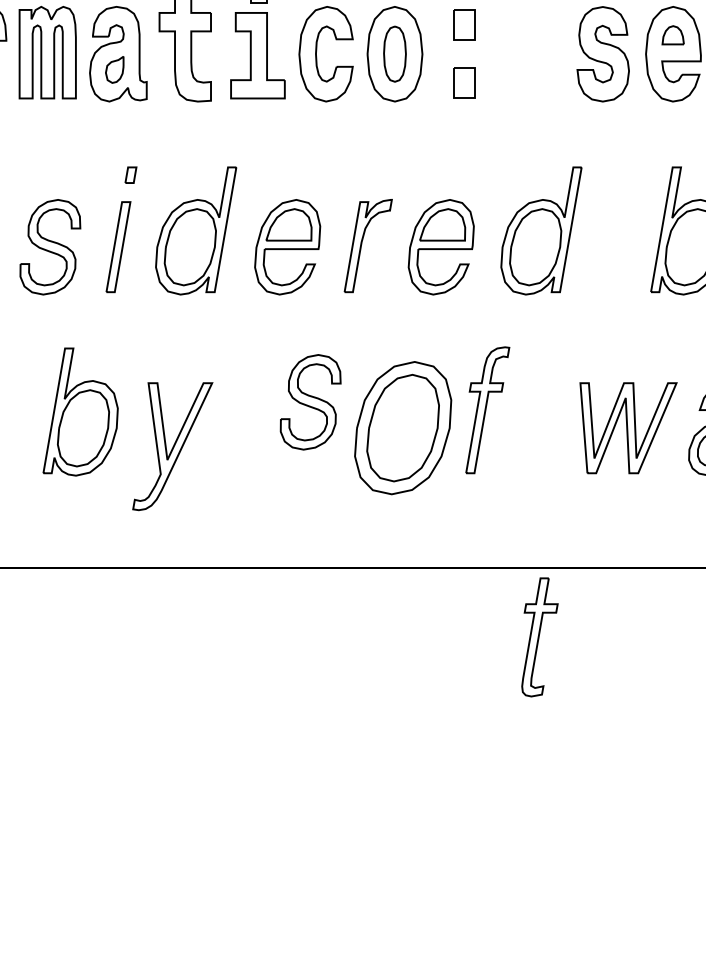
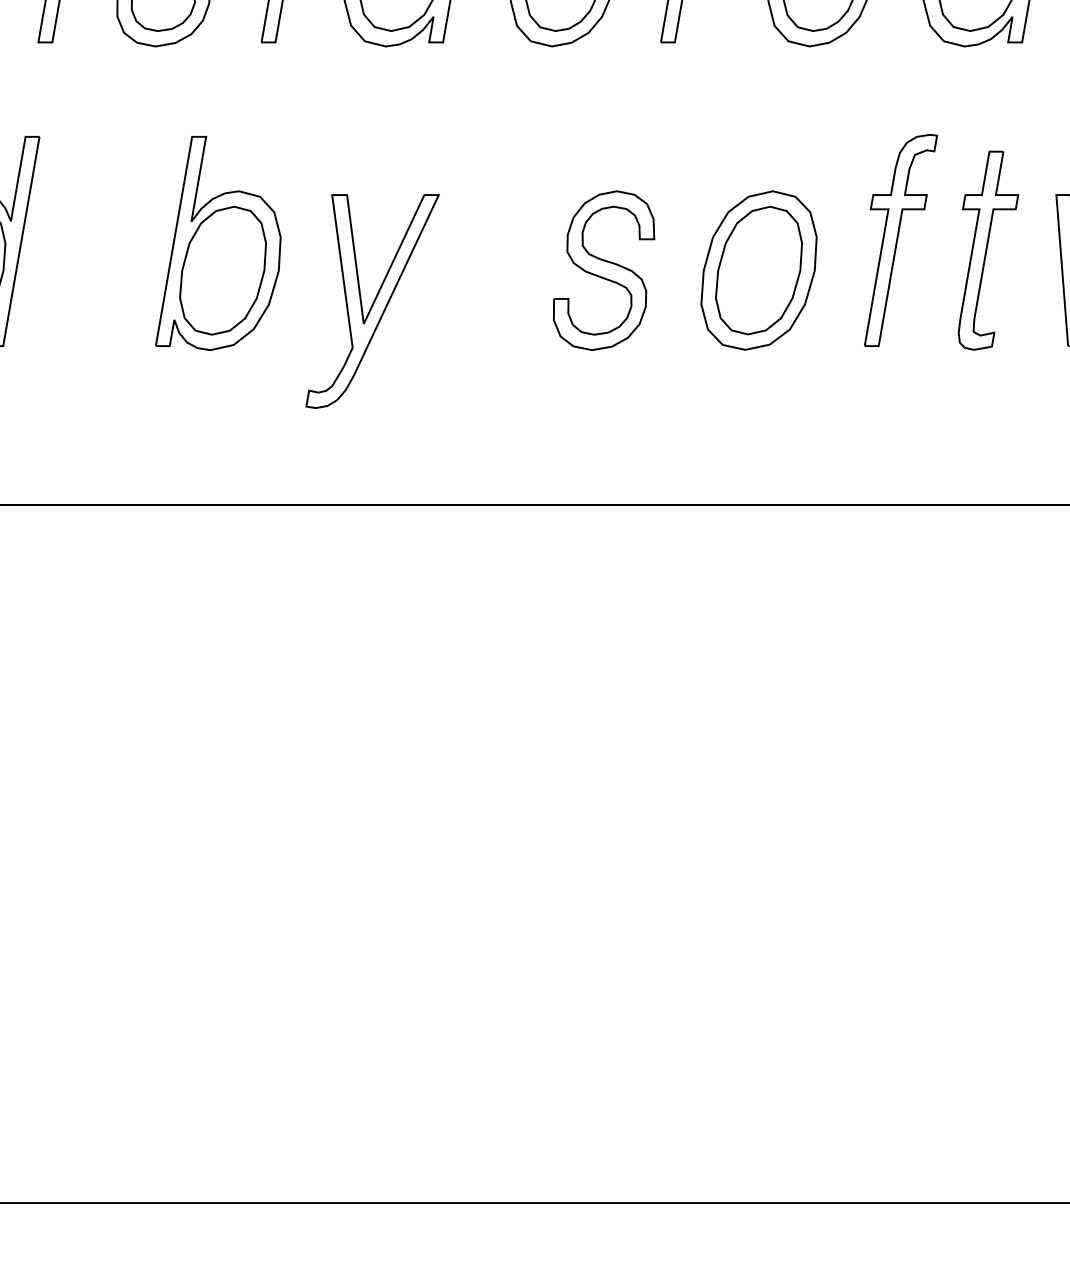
part: (310, 402) -> (603, 271), moved
part: (402, 428) -> (757, 271), size x0.71
part: (539, 637) -> (987, 250), moved

